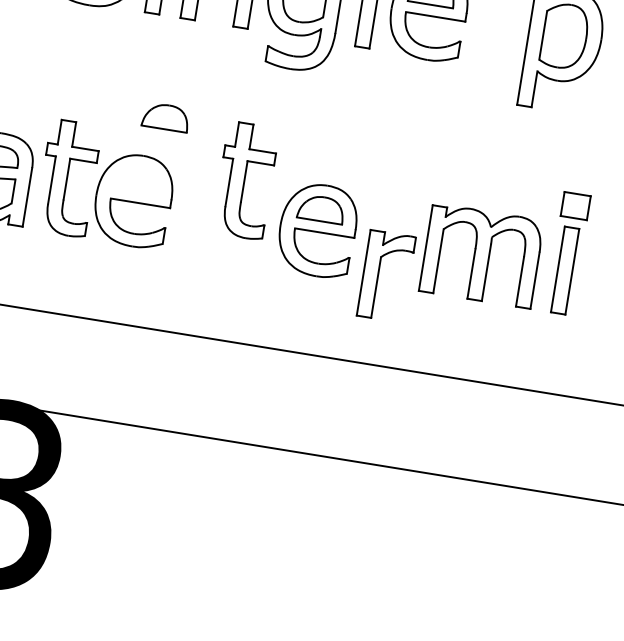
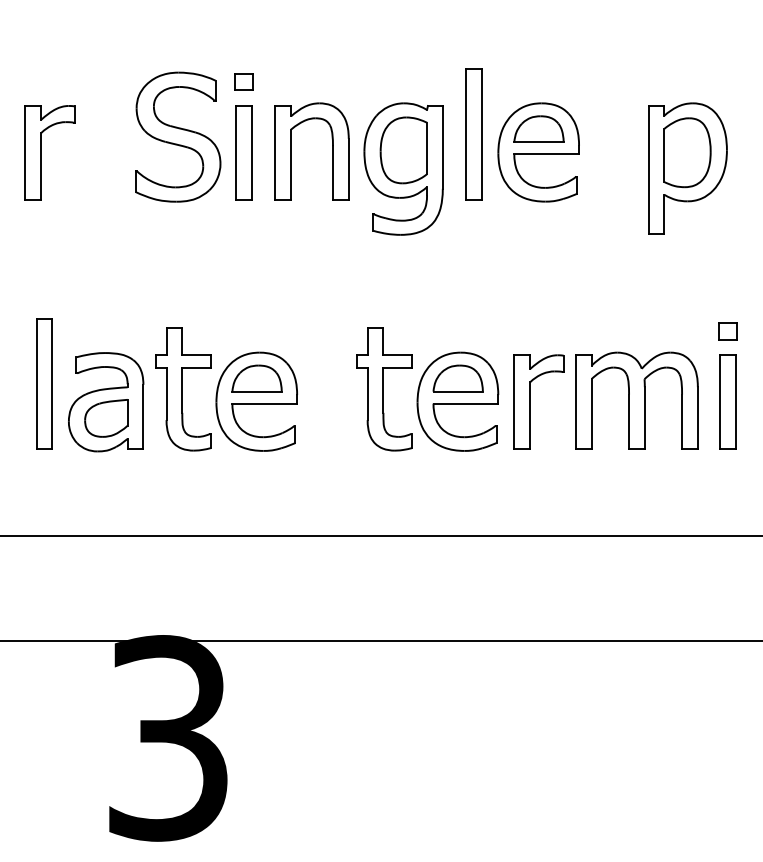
part: (165, 117) -> (256, 378), moved
part: (245, 180) -> (384, 389), moved
part: (574, 205) -> (727, 331), size x0.62
part: (378, 274) -> (530, 401), moved

